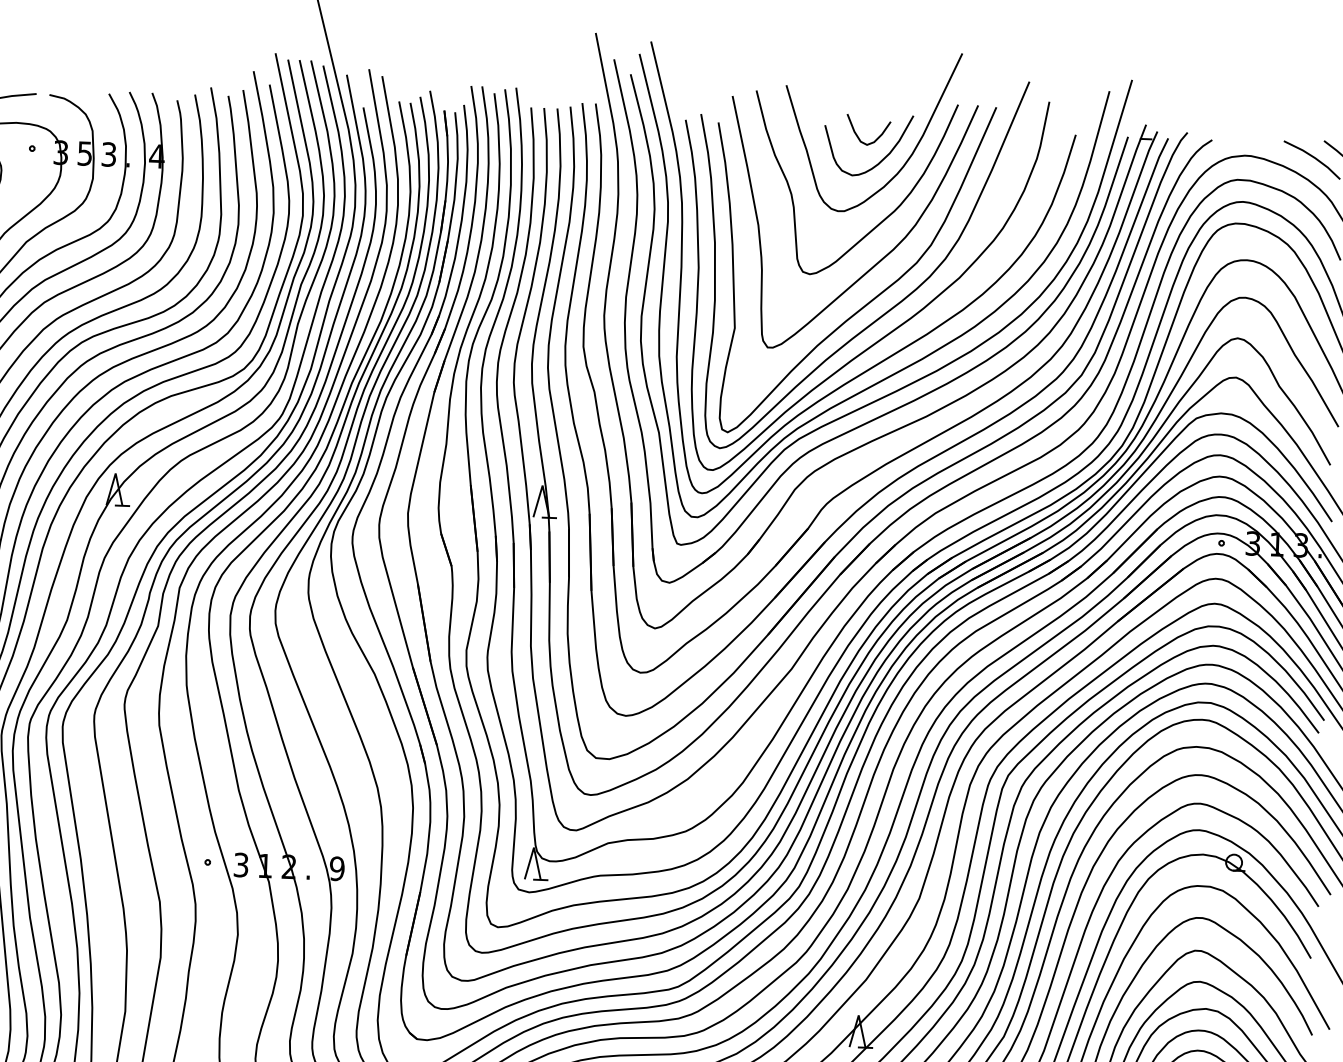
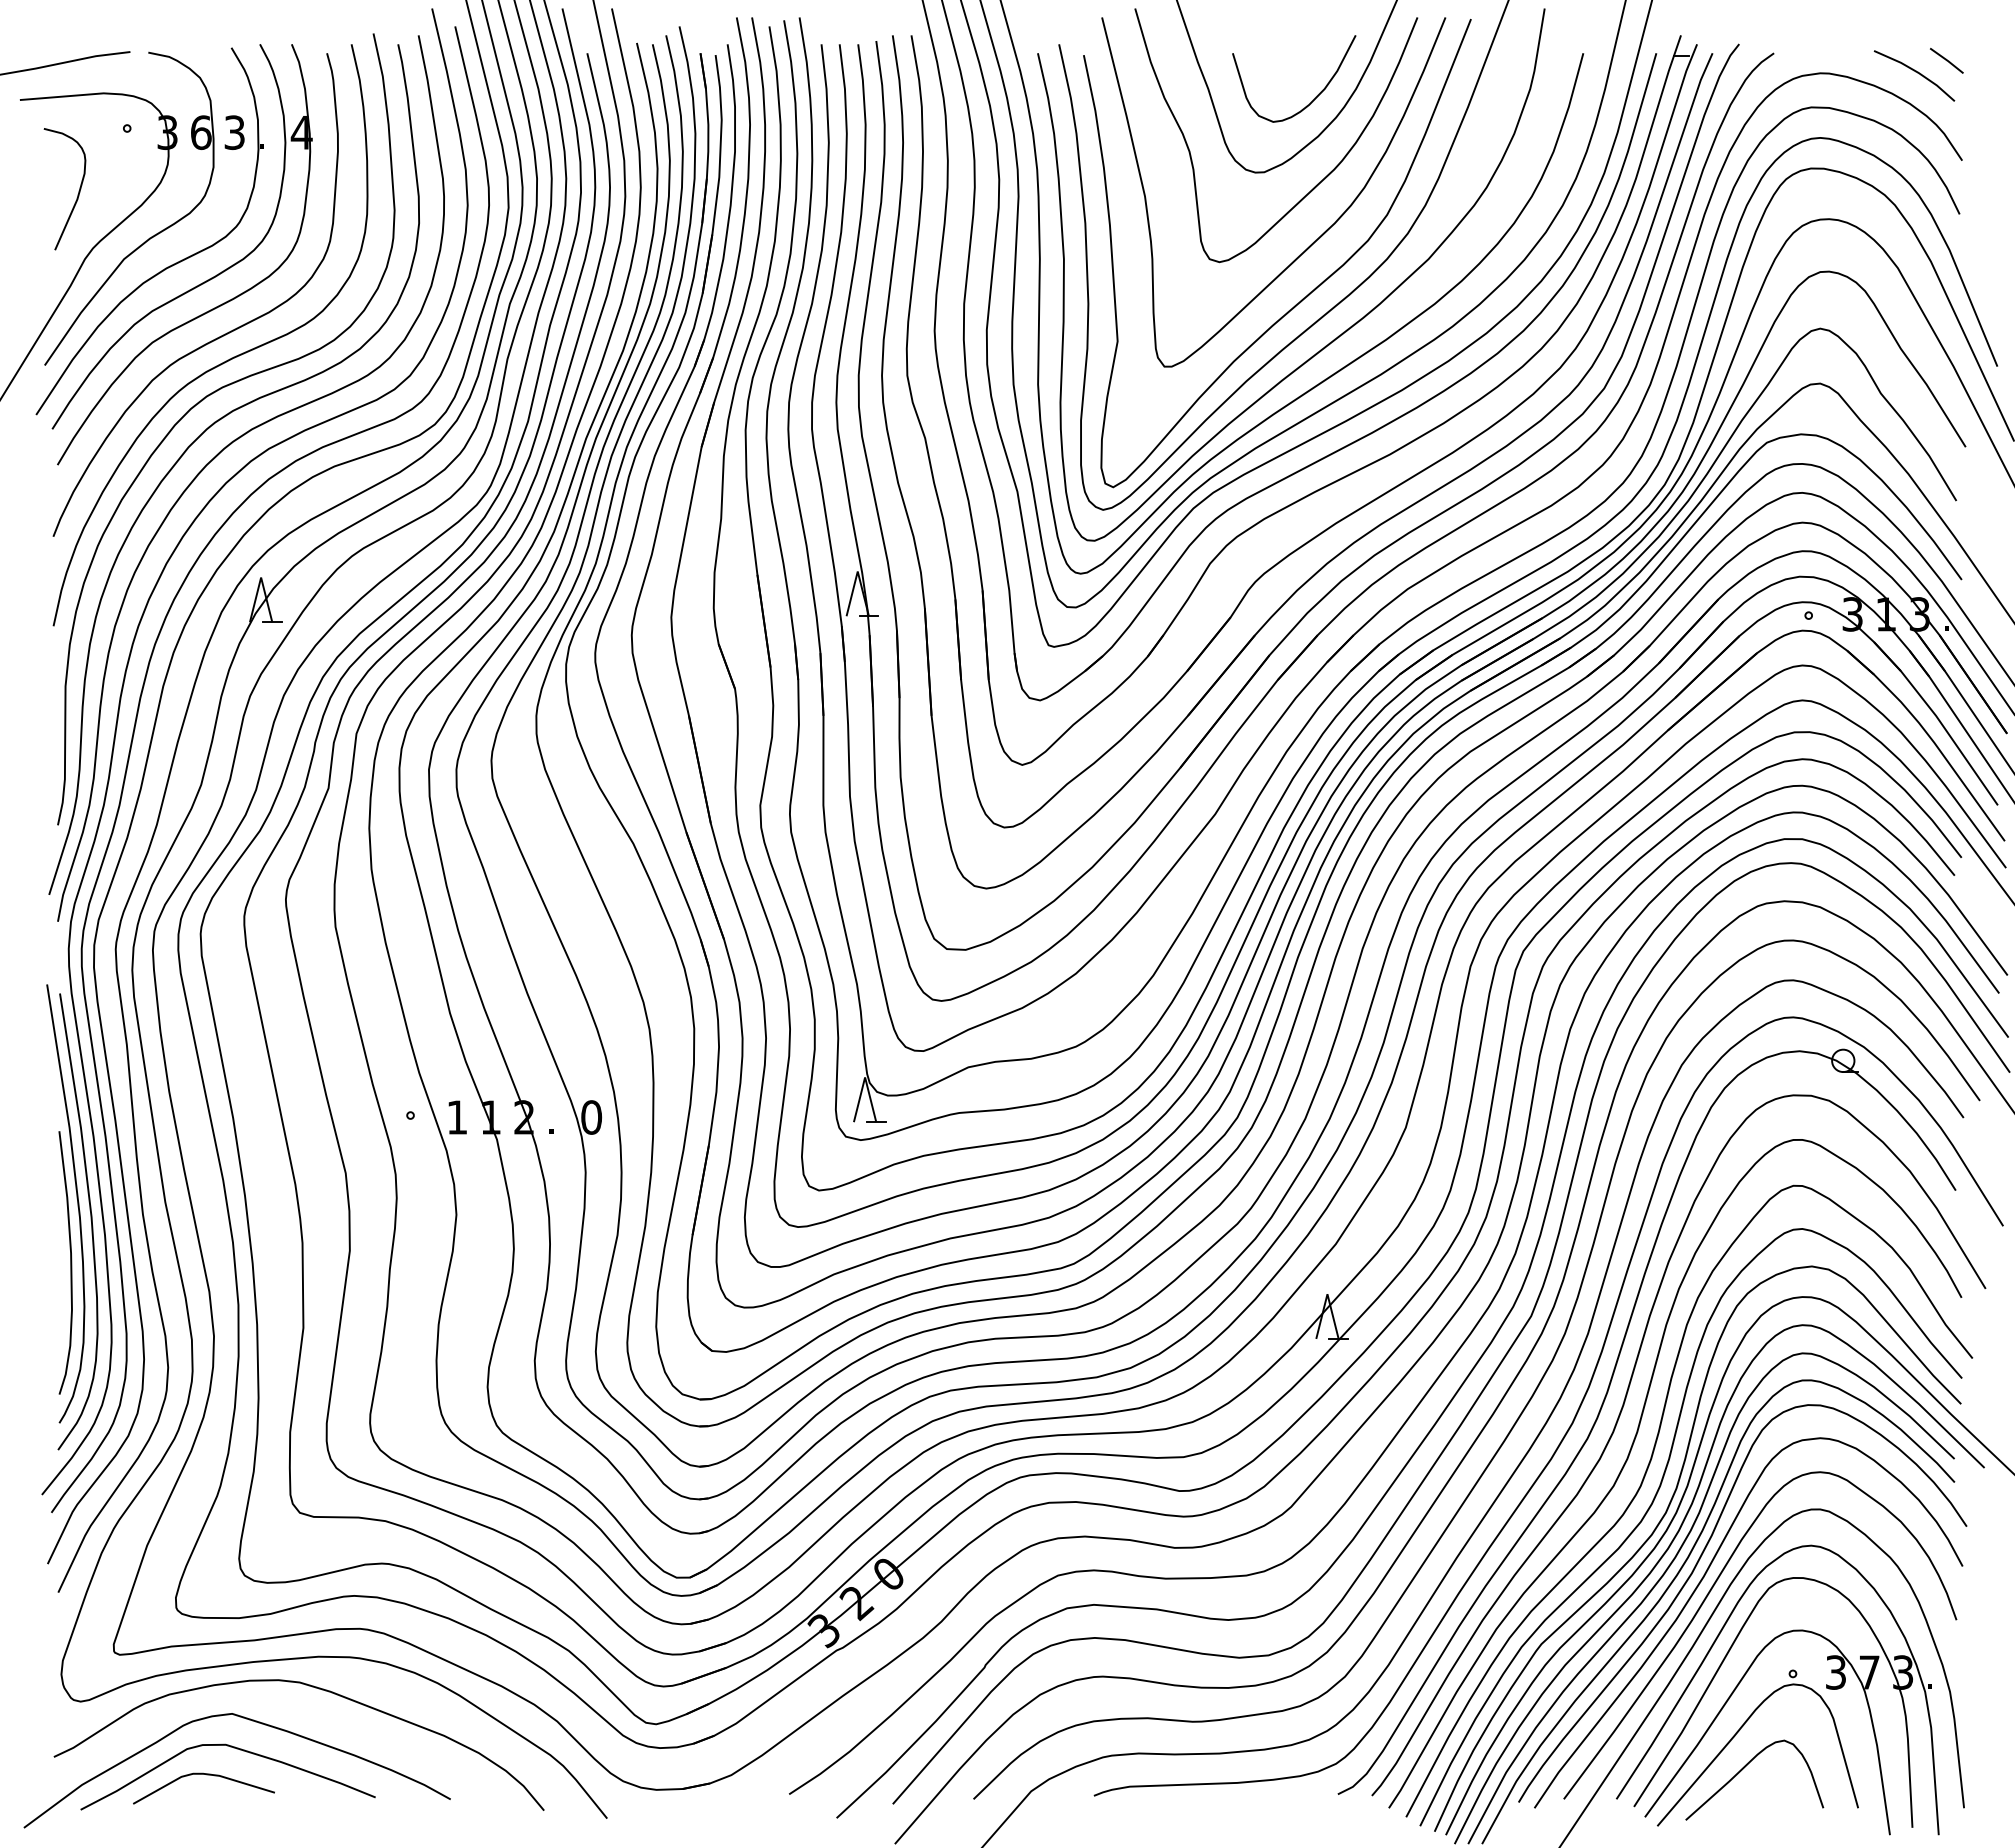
curve: (858, 135) -> (1279, 66), removed
text: (85, 153) -> (201, 132), 5 -> 6
text: (241, 865) -> (457, 1117), 3 -> 1
text: (337, 868) -> (591, 1117), 9 -> 0

